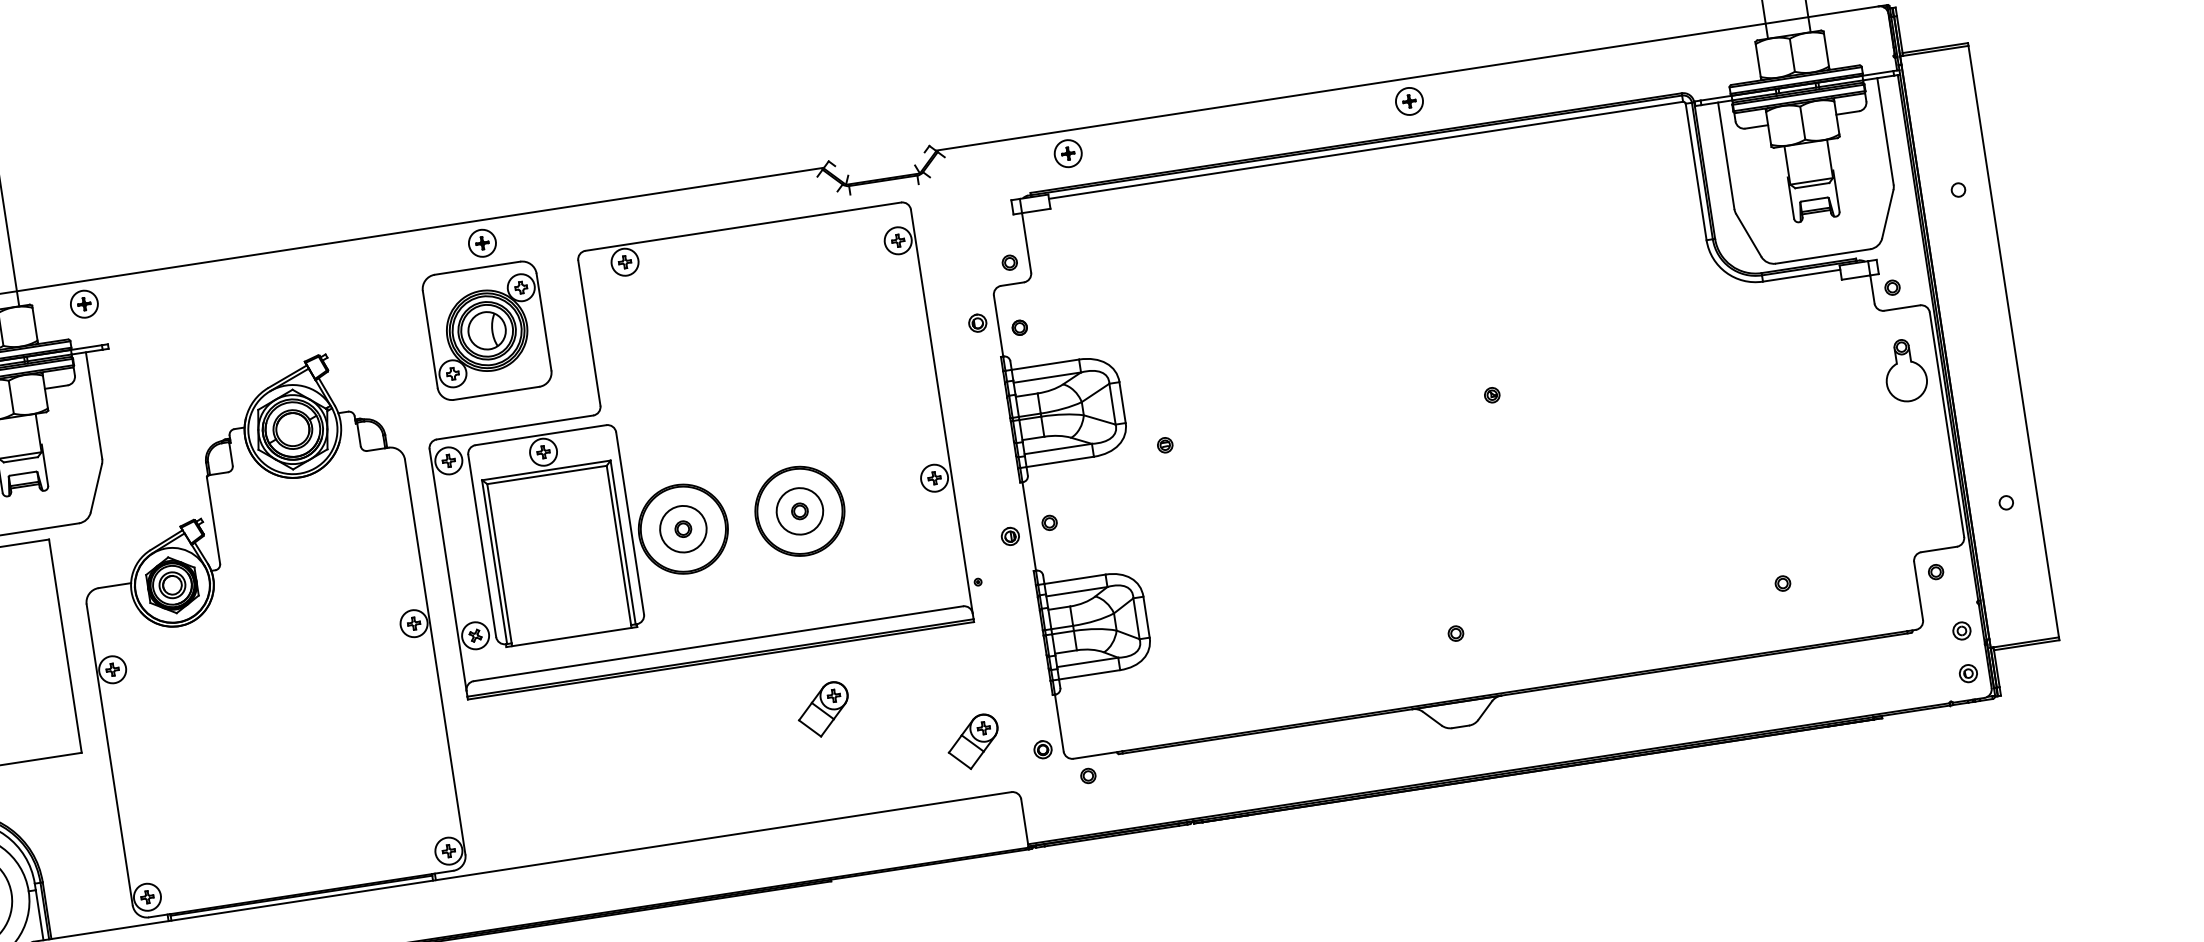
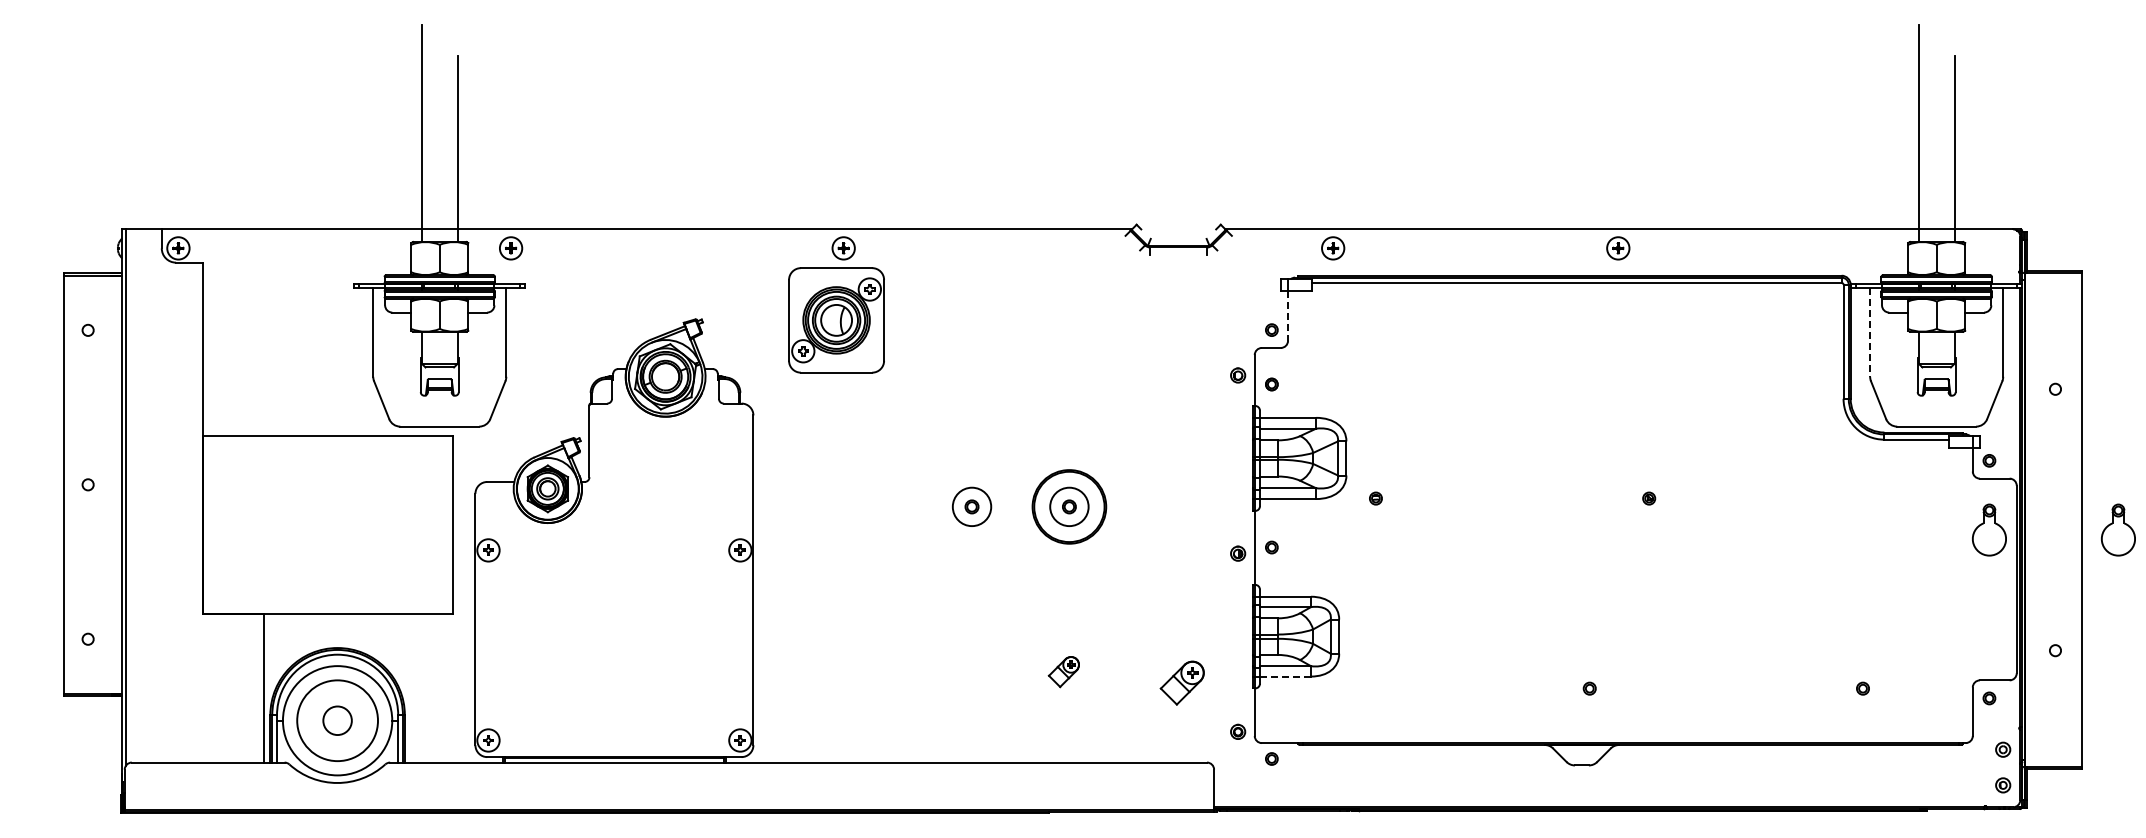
line: (1726, 155) -> (1870, 332), solid -> dashed
line: (1027, 243) -> (1288, 316), solid -> dashed
part: (2059, 346) -> (2118, 529), added
part: (694, 448) -> (991, 442), removed
line: (1089, 674) -> (1285, 676), solid -> dashed
part: (823, 709) -> (1063, 671), size x0.7
part: (972, 741) -> (1181, 682), moved

